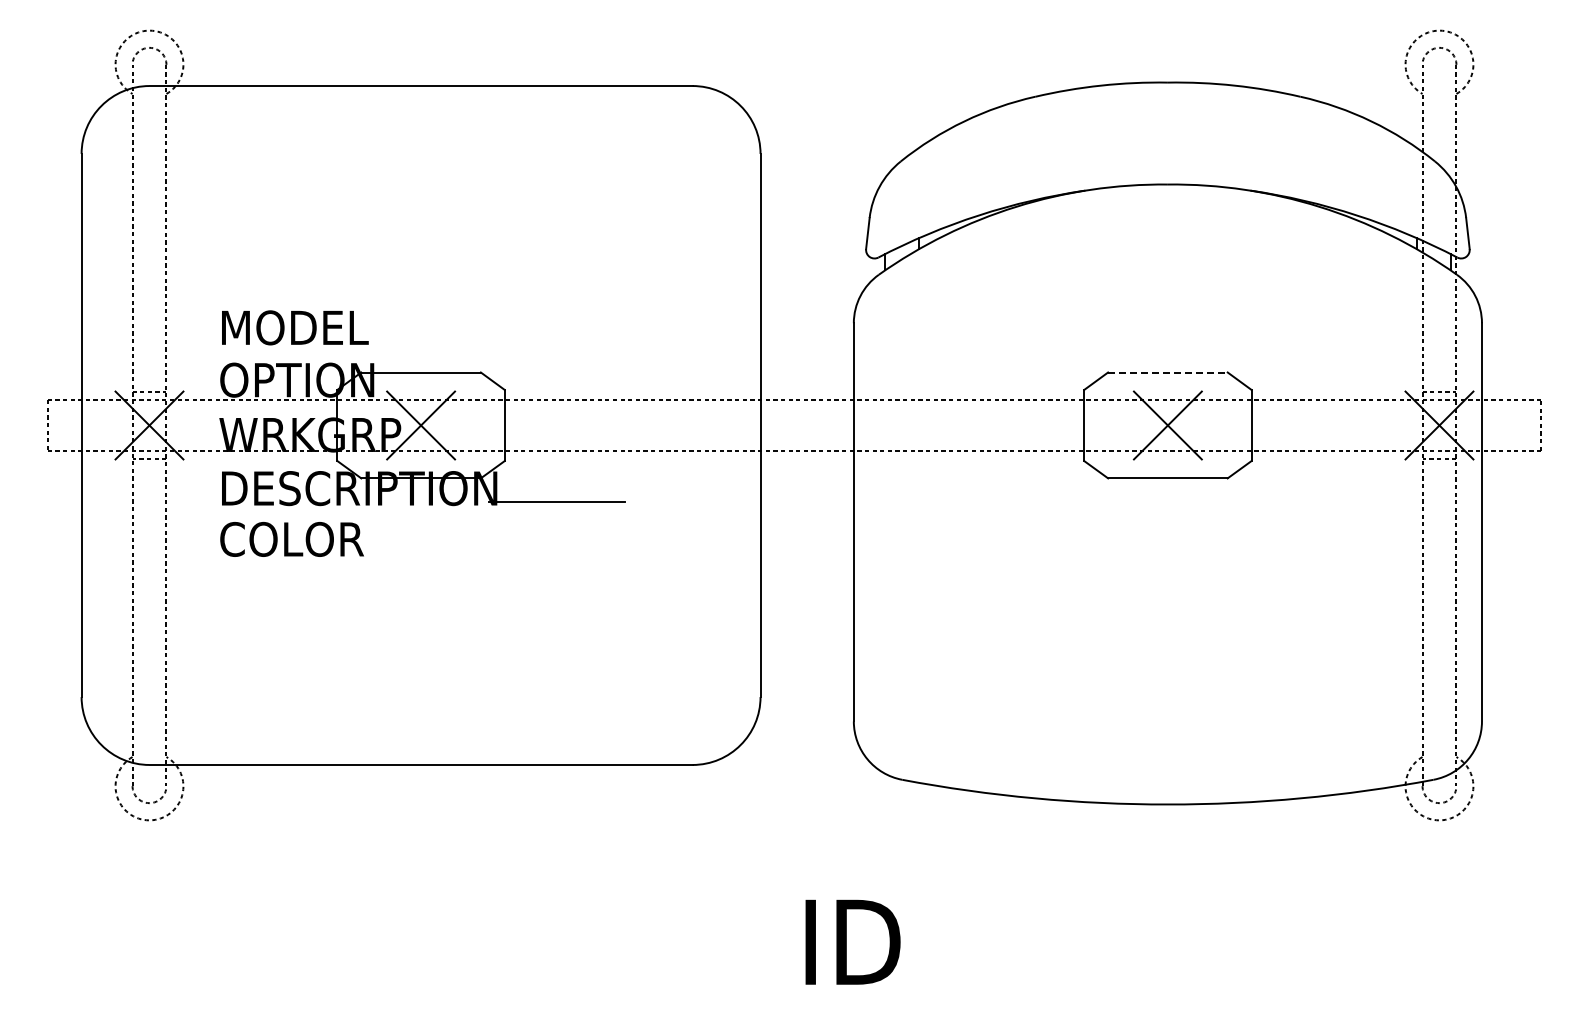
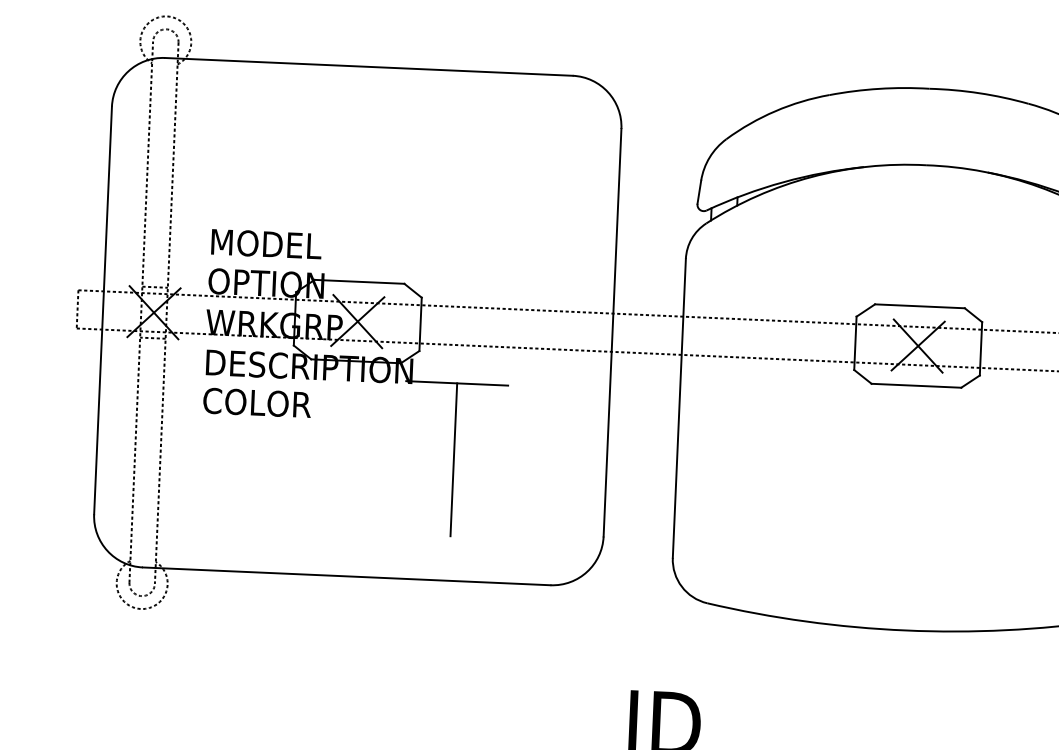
line: (1167, 372) -> (919, 306), dashed -> solid
line: (556, 603) -> (453, 459), added

